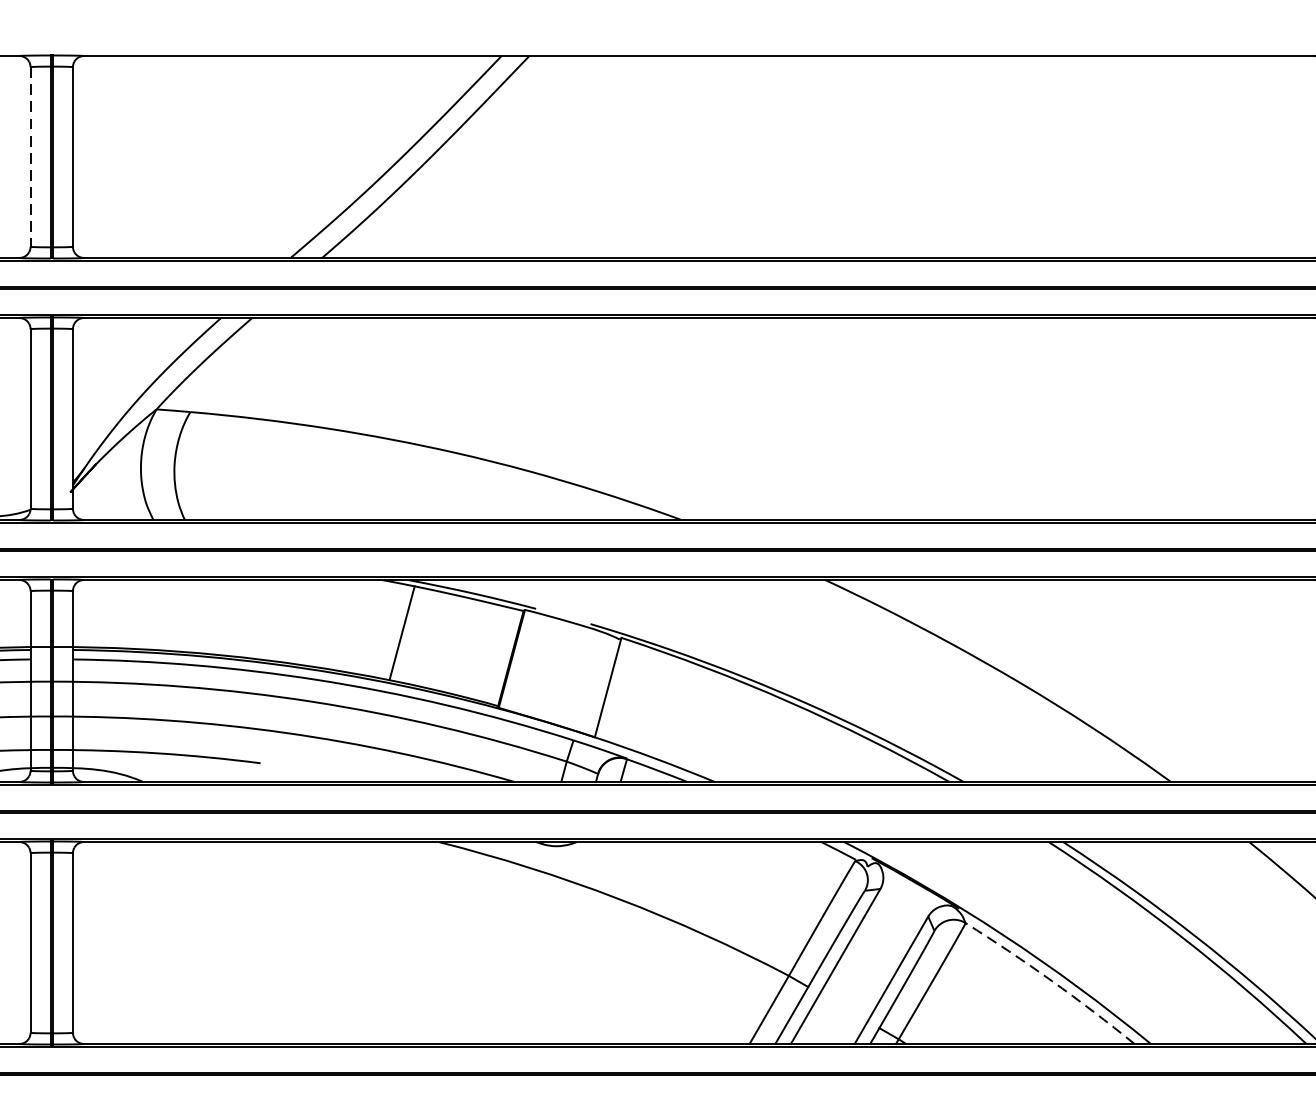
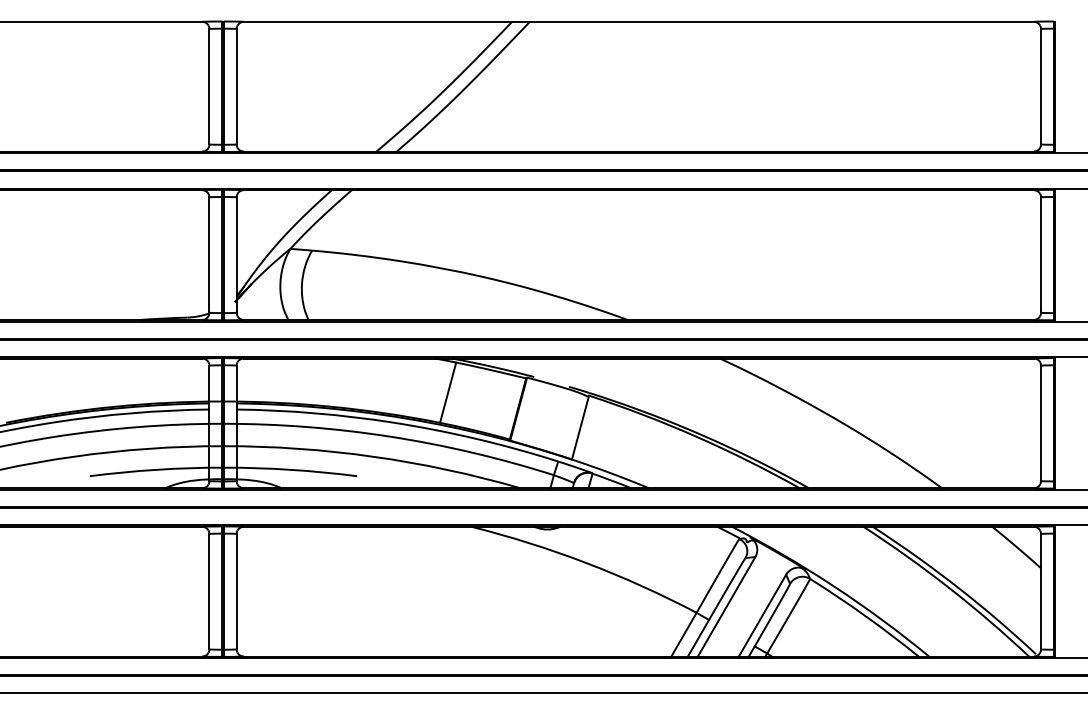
line: (30, 156) -> (209, 86), dashed -> solid
arc: (1051, 981) -> (865, 616), dashed -> solid

